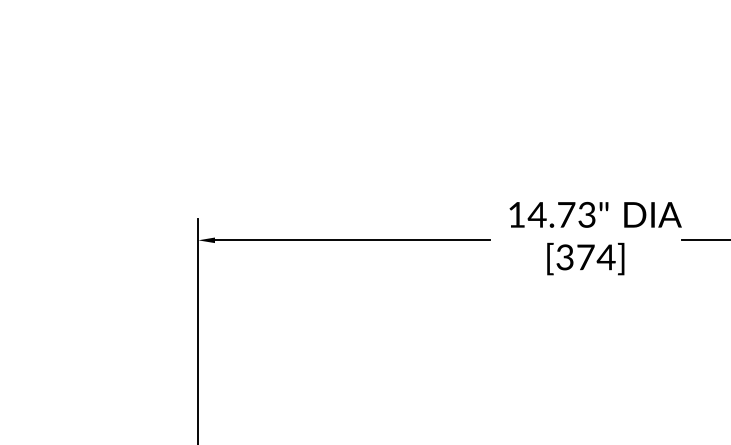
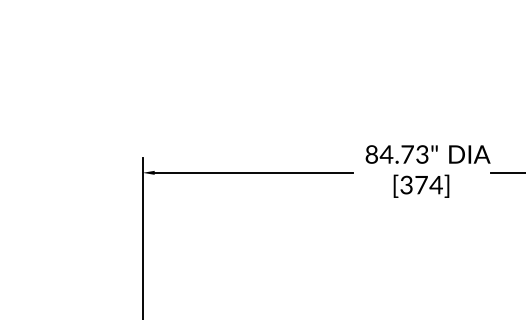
text: (516, 214) -> (371, 154), 14.73" -> 84.73"

